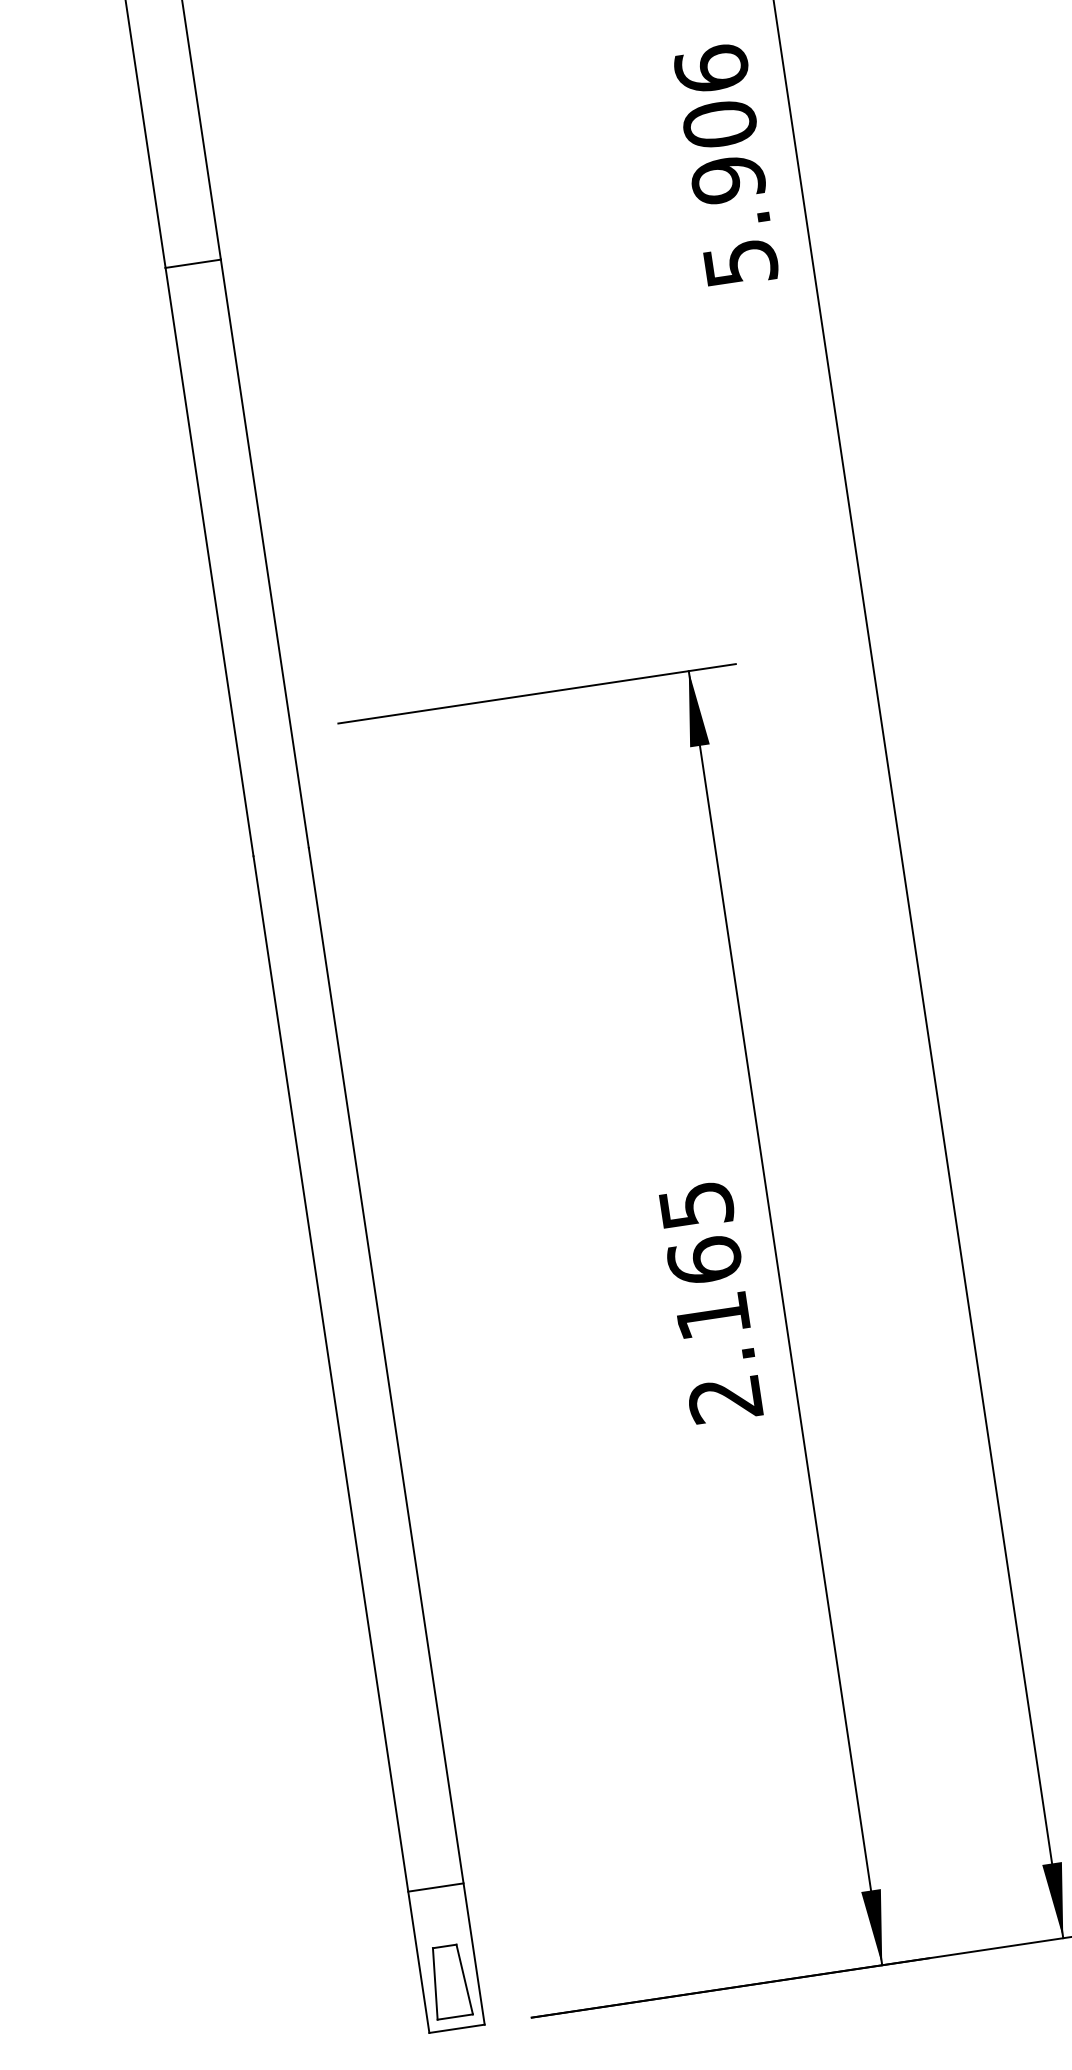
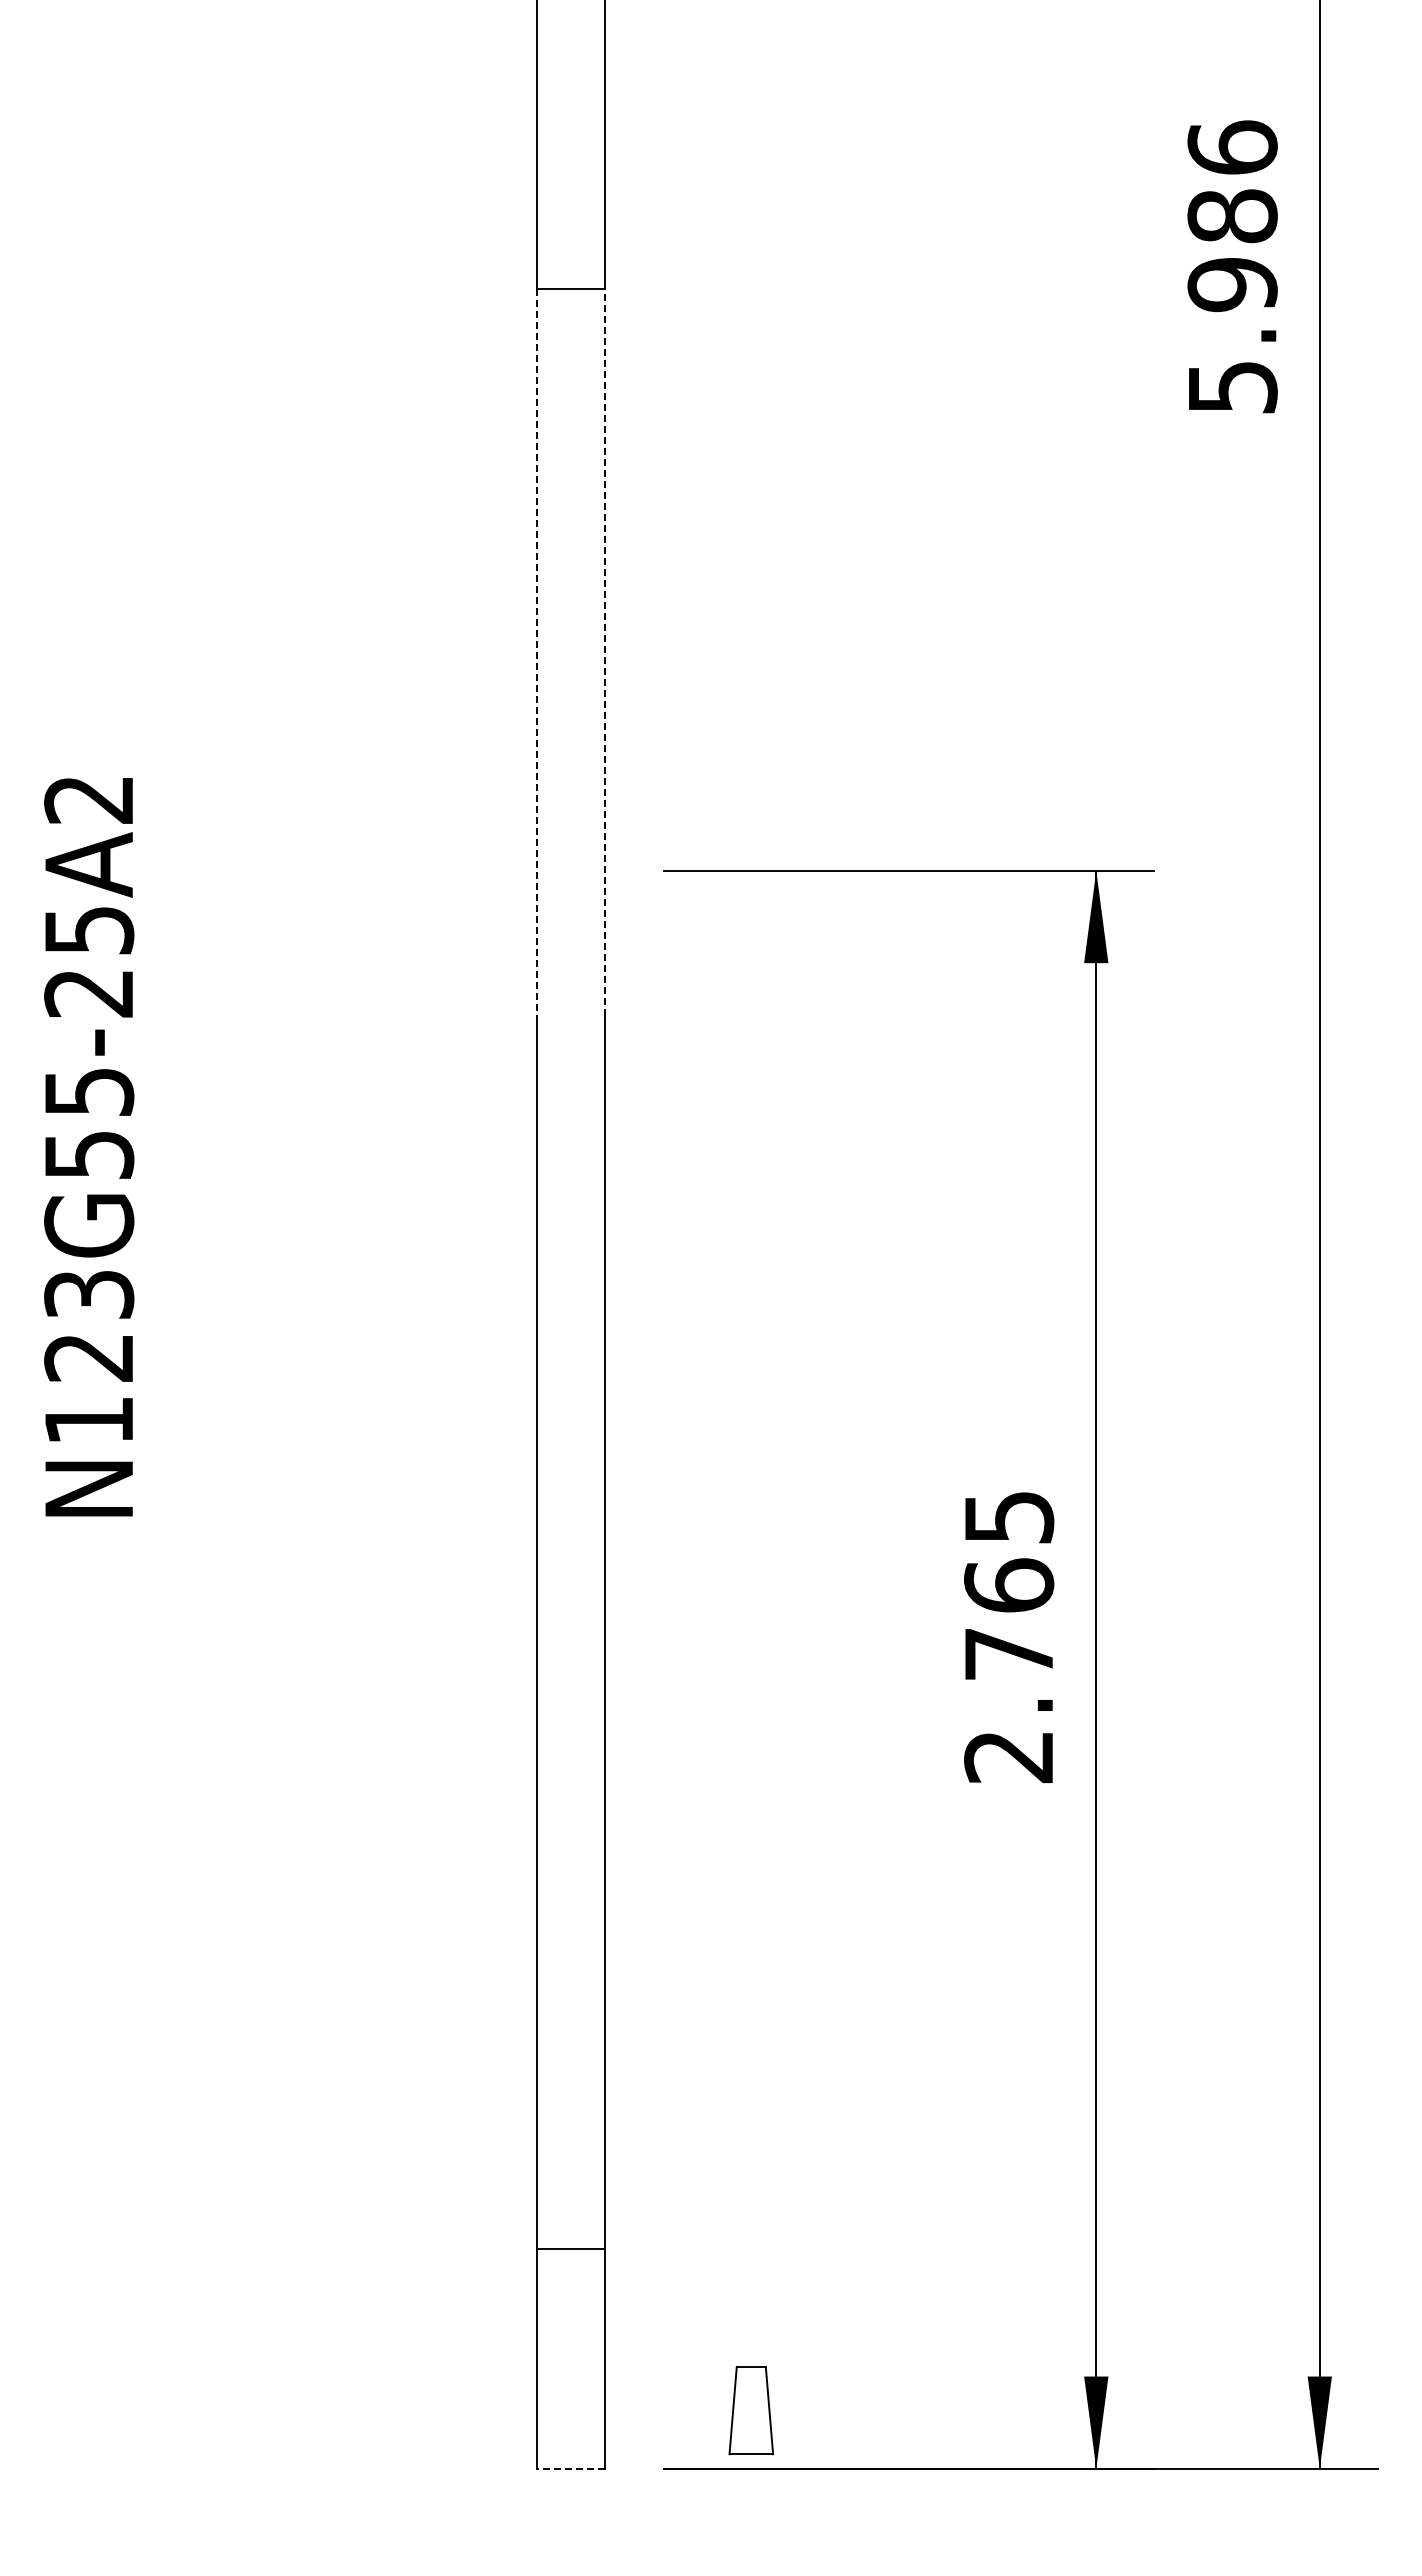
text: (719, 124) -> (1232, 216), 5.906 -> 5.986
line: (264, 553) -> (605, 652), solid -> dashed
line: (209, 562) -> (537, 653), solid -> dashed
text: (712, 1316) -> (1008, 1654), 2.165 -> 2.765
line: (436, 1887) -> (571, 2249), moved
part: (449, 1981) -> (750, 2410), moved
line: (456, 2028) -> (570, 2468), solid -> dashed

